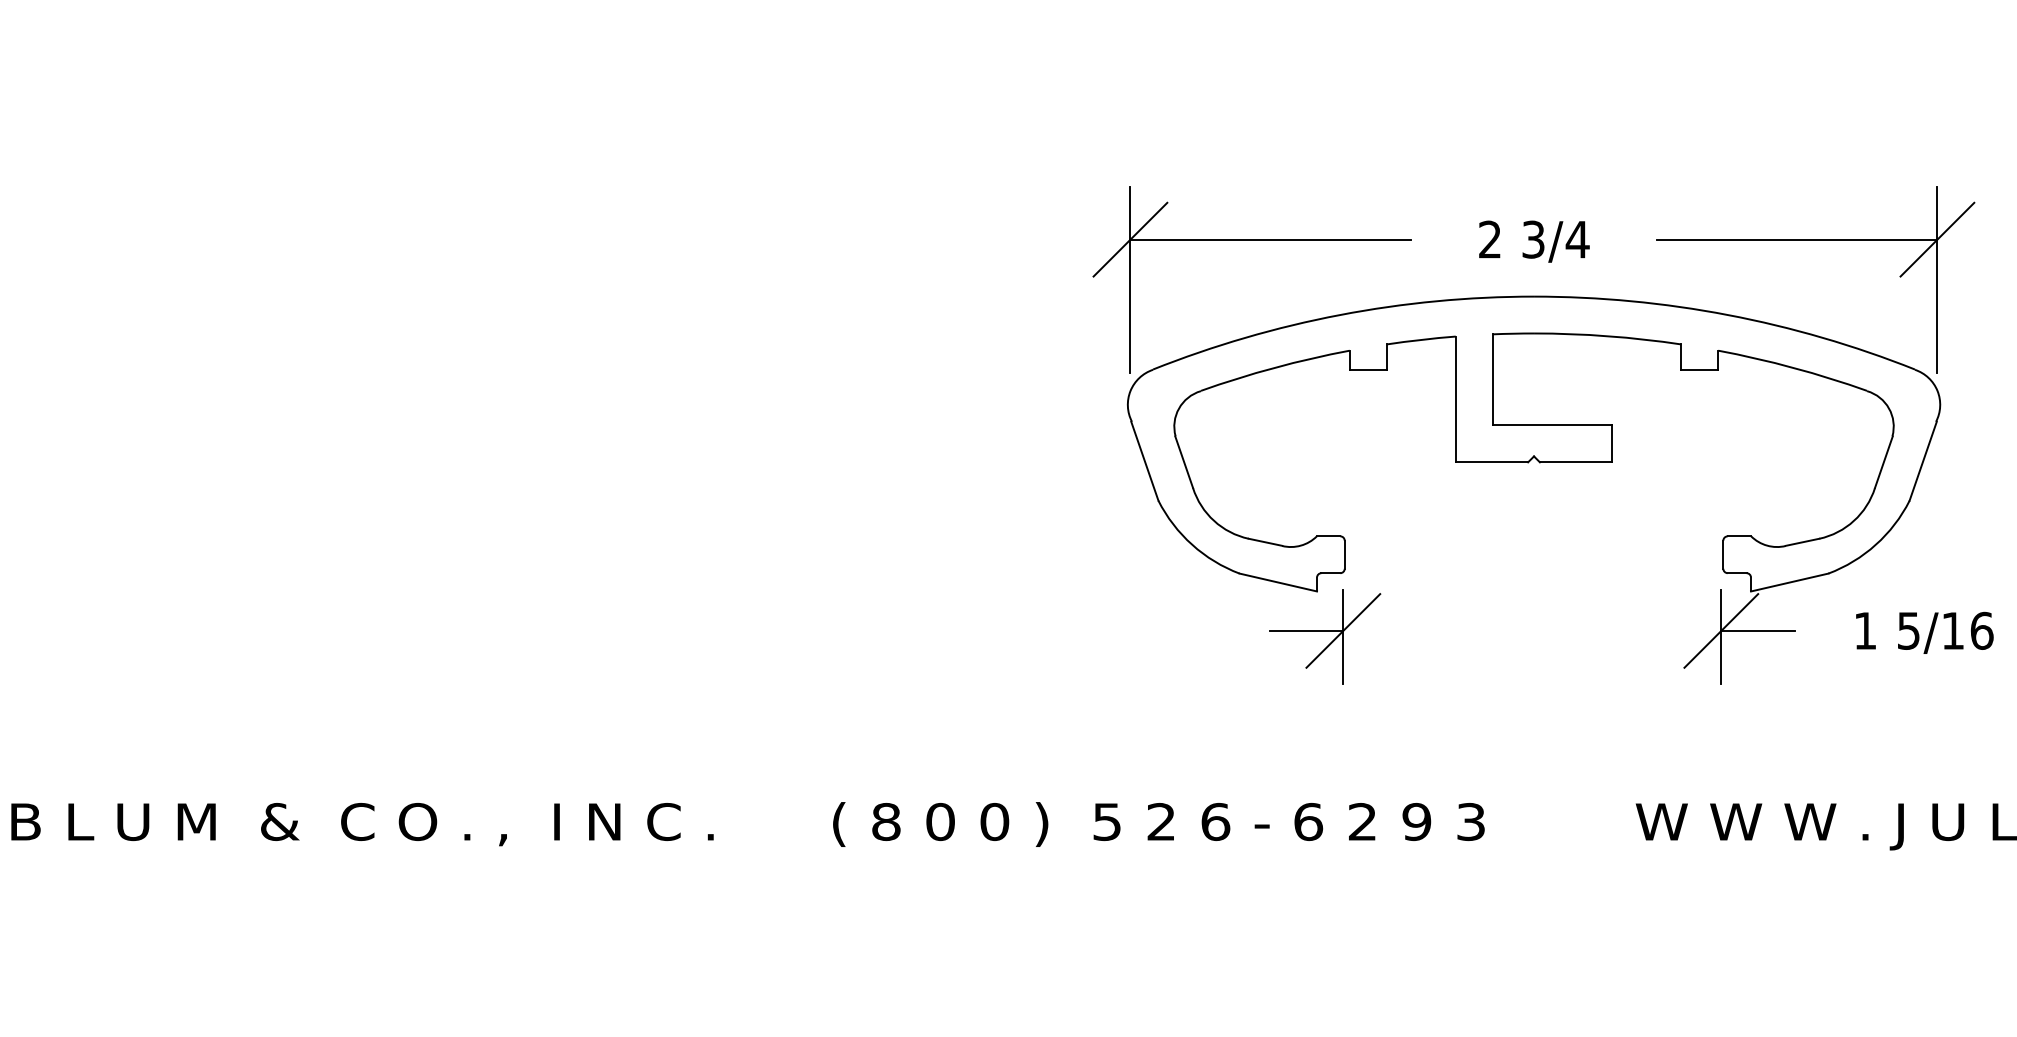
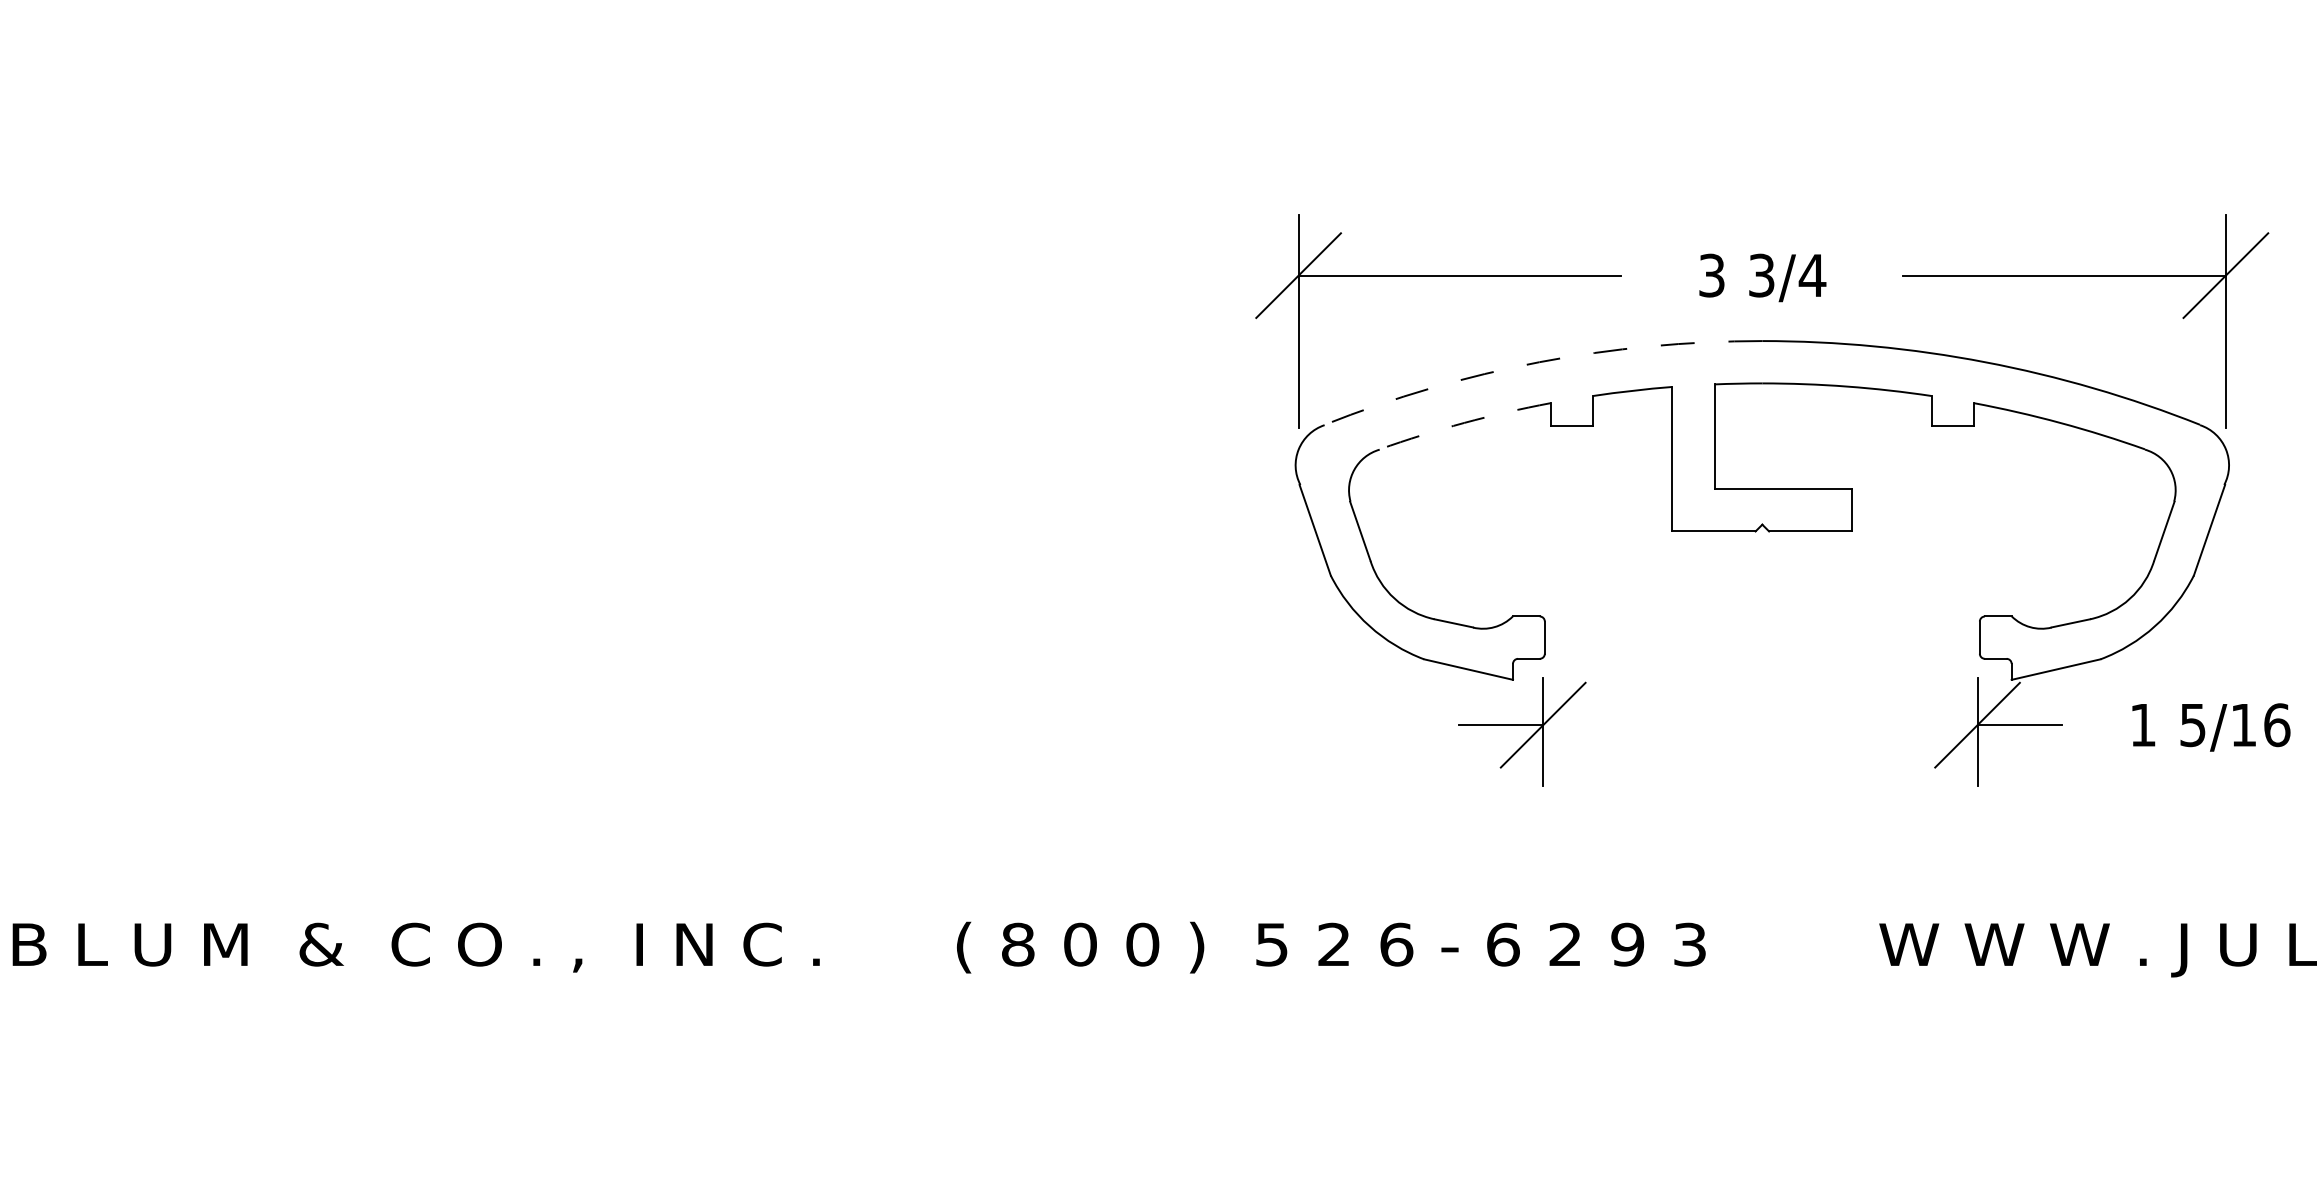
text: (1489, 239) -> (1711, 275), 2 -> 3
arc: (1340, 315) -> (1539, 362), solid -> dashed
arc: (1274, 367) -> (1464, 422), solid -> dashed

